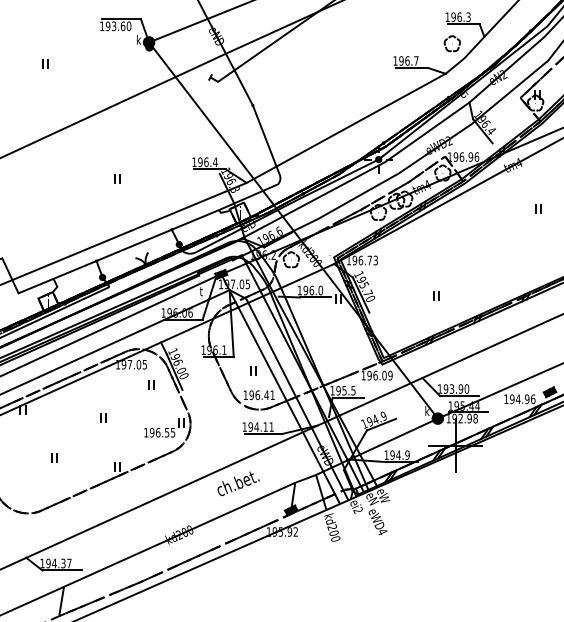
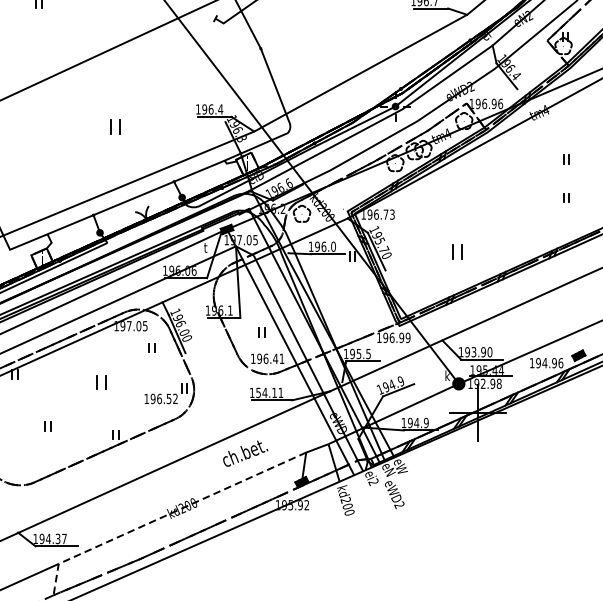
part: (117, 178) -> (115, 126), size x1.6
part: (538, 244) -> (566, 197), added
part: (436, 295) -> (457, 252), size x1.6
text: (384, 375) -> (401, 337), 196.09 -> 196.99
part: (103, 417) -> (100, 382), size x1.6
text: (250, 426) -> (258, 392), 194.11 -> 154.11
text: (173, 432) -> (175, 398), 196.55 -> 196.52
text: (382, 531) -> (399, 504), eWD4 -> eWD2
line: (165, 541) -> (167, 515), solid -> dashed

